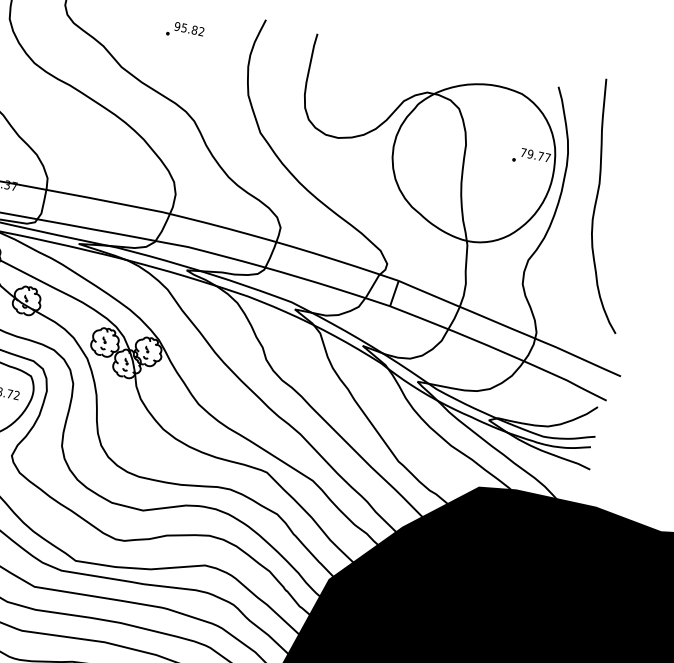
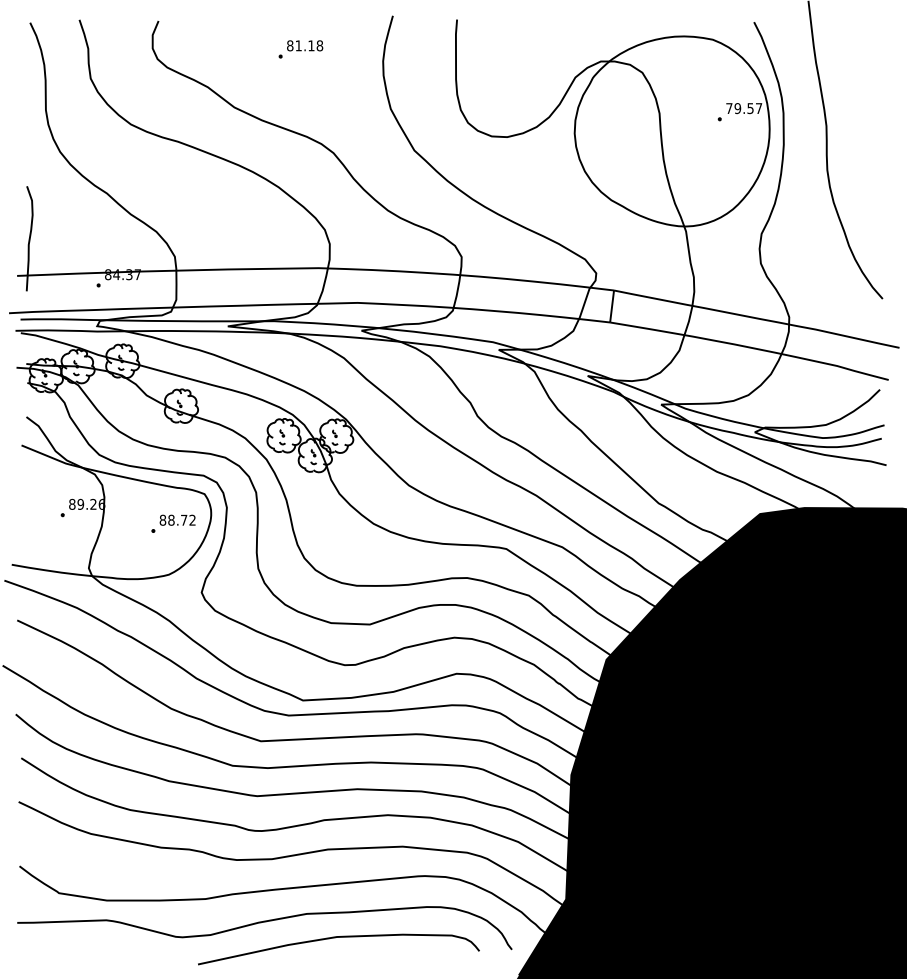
text: (189, 28) -> (305, 45), 95.82 -> 81.18
text: (540, 156) -> (750, 108), 79.77 -> 79.57

